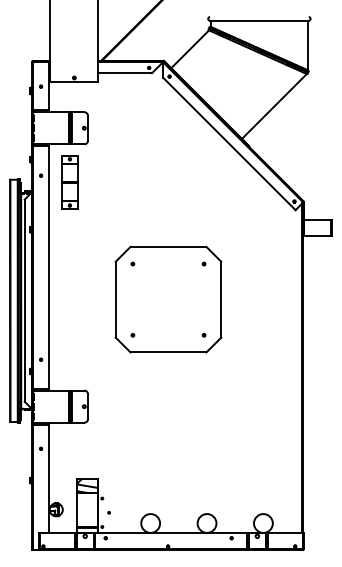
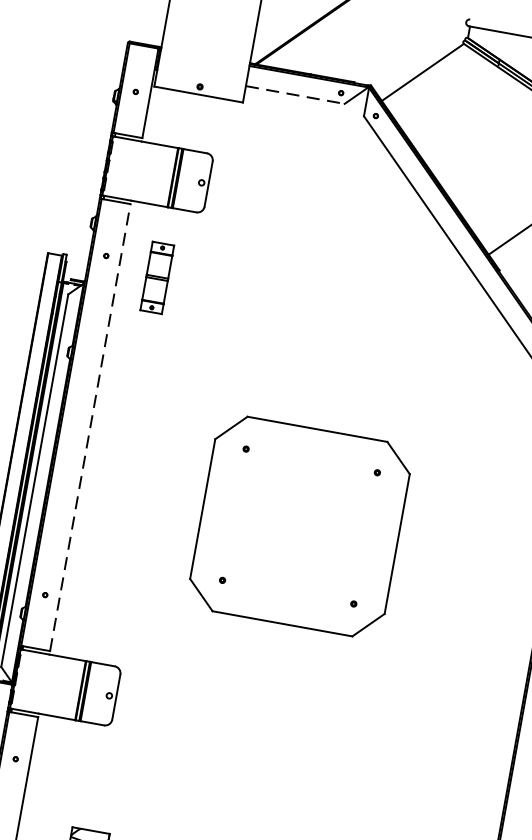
line: (125, 73) -> (295, 95), solid -> dashed
part: (69, 182) -> (156, 277), size x0.7
line: (48, 266) -> (89, 425), solid -> dashed

